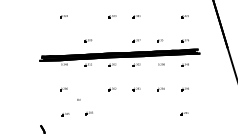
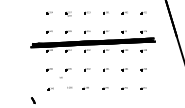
part: (160, 16) -> (124, 12), added
part: (88, 18) -> (68, 14), added
part: (63, 40) -> (49, 31), added
part: (112, 40) -> (87, 31), added
part: (87, 89) -> (67, 69), added
part: (110, 113) -> (85, 88), added
part: (135, 113) -> (105, 88), added
part: (160, 113) -> (124, 88), added

